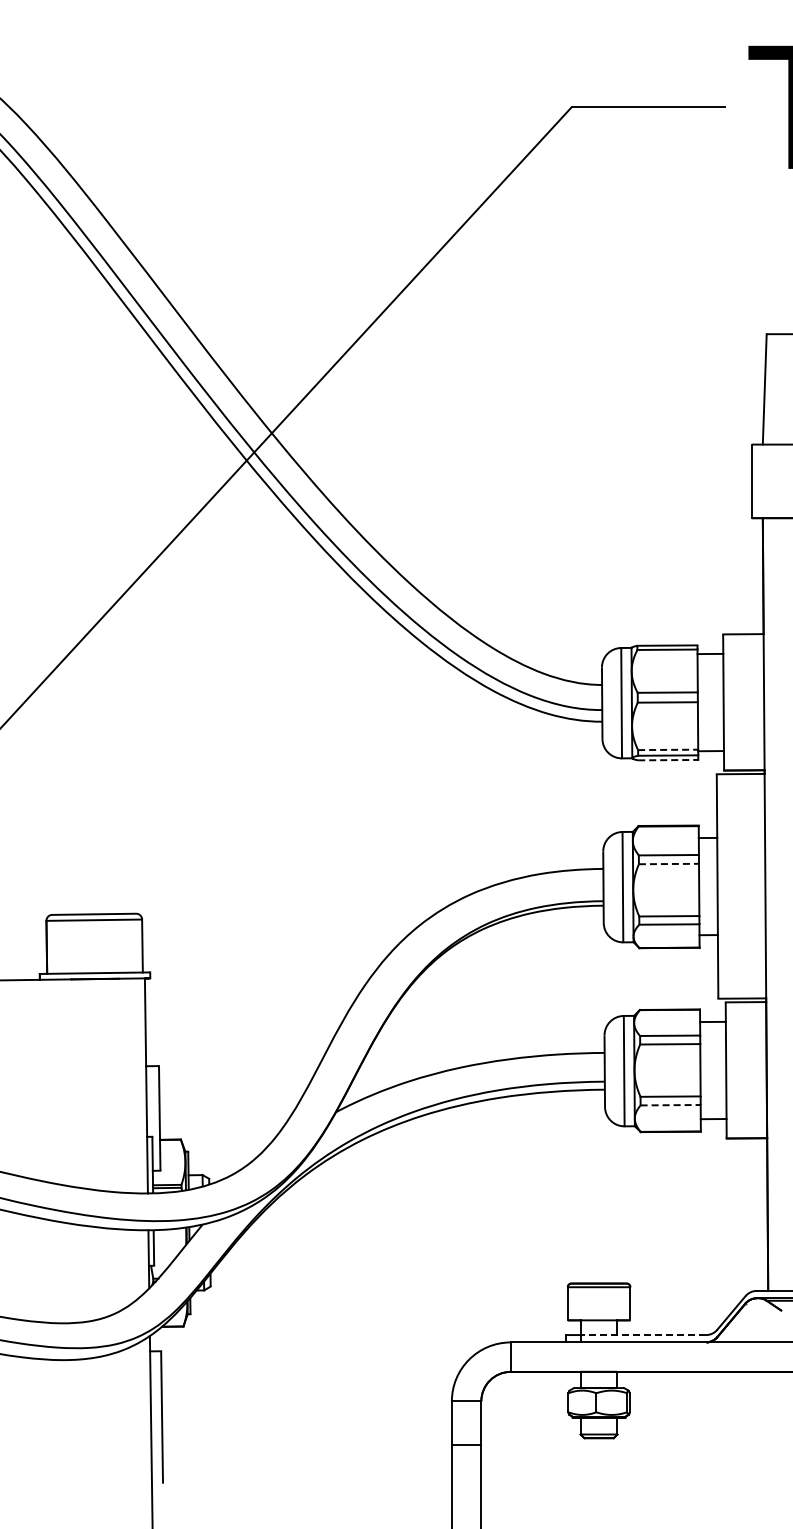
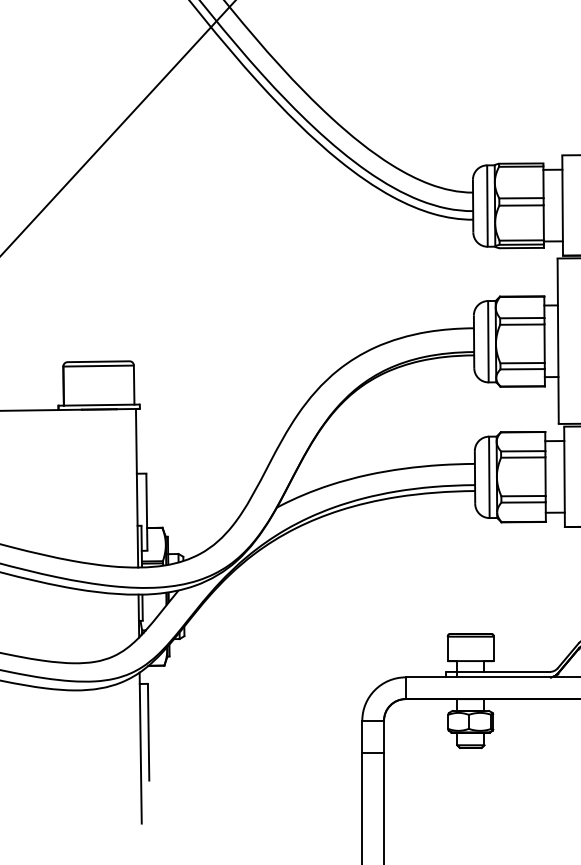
line: (668, 749) -> (522, 240), dashed -> solid
line: (668, 760) -> (522, 248), dashed -> solid
line: (669, 864) -> (522, 325), dashed -> solid
line: (671, 1105) -> (524, 502), dashed -> solid
line: (643, 1335) -> (503, 672), dashed -> solid

